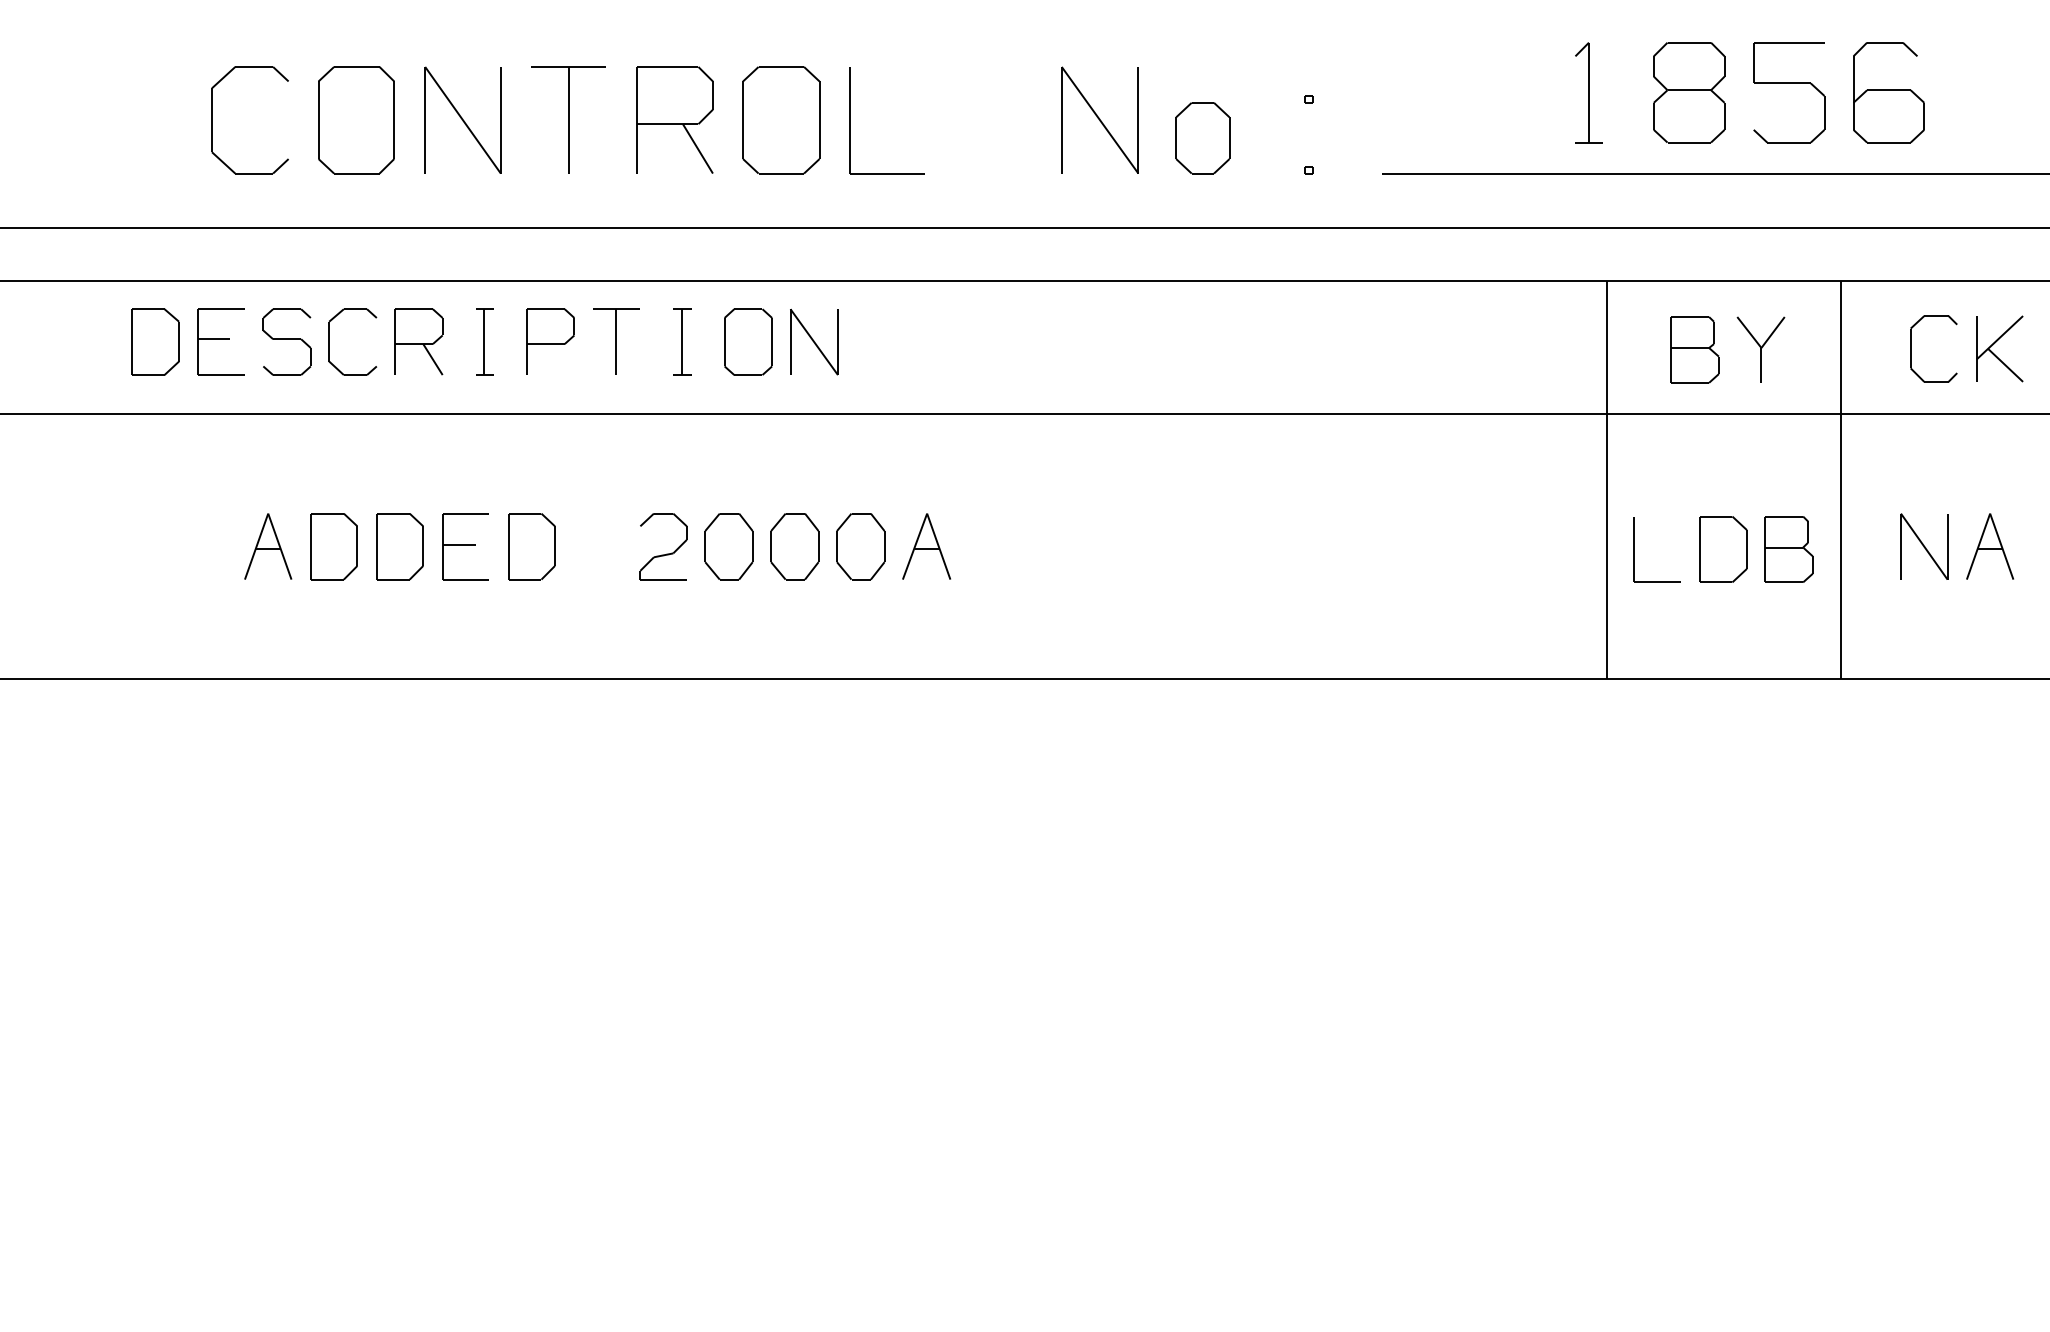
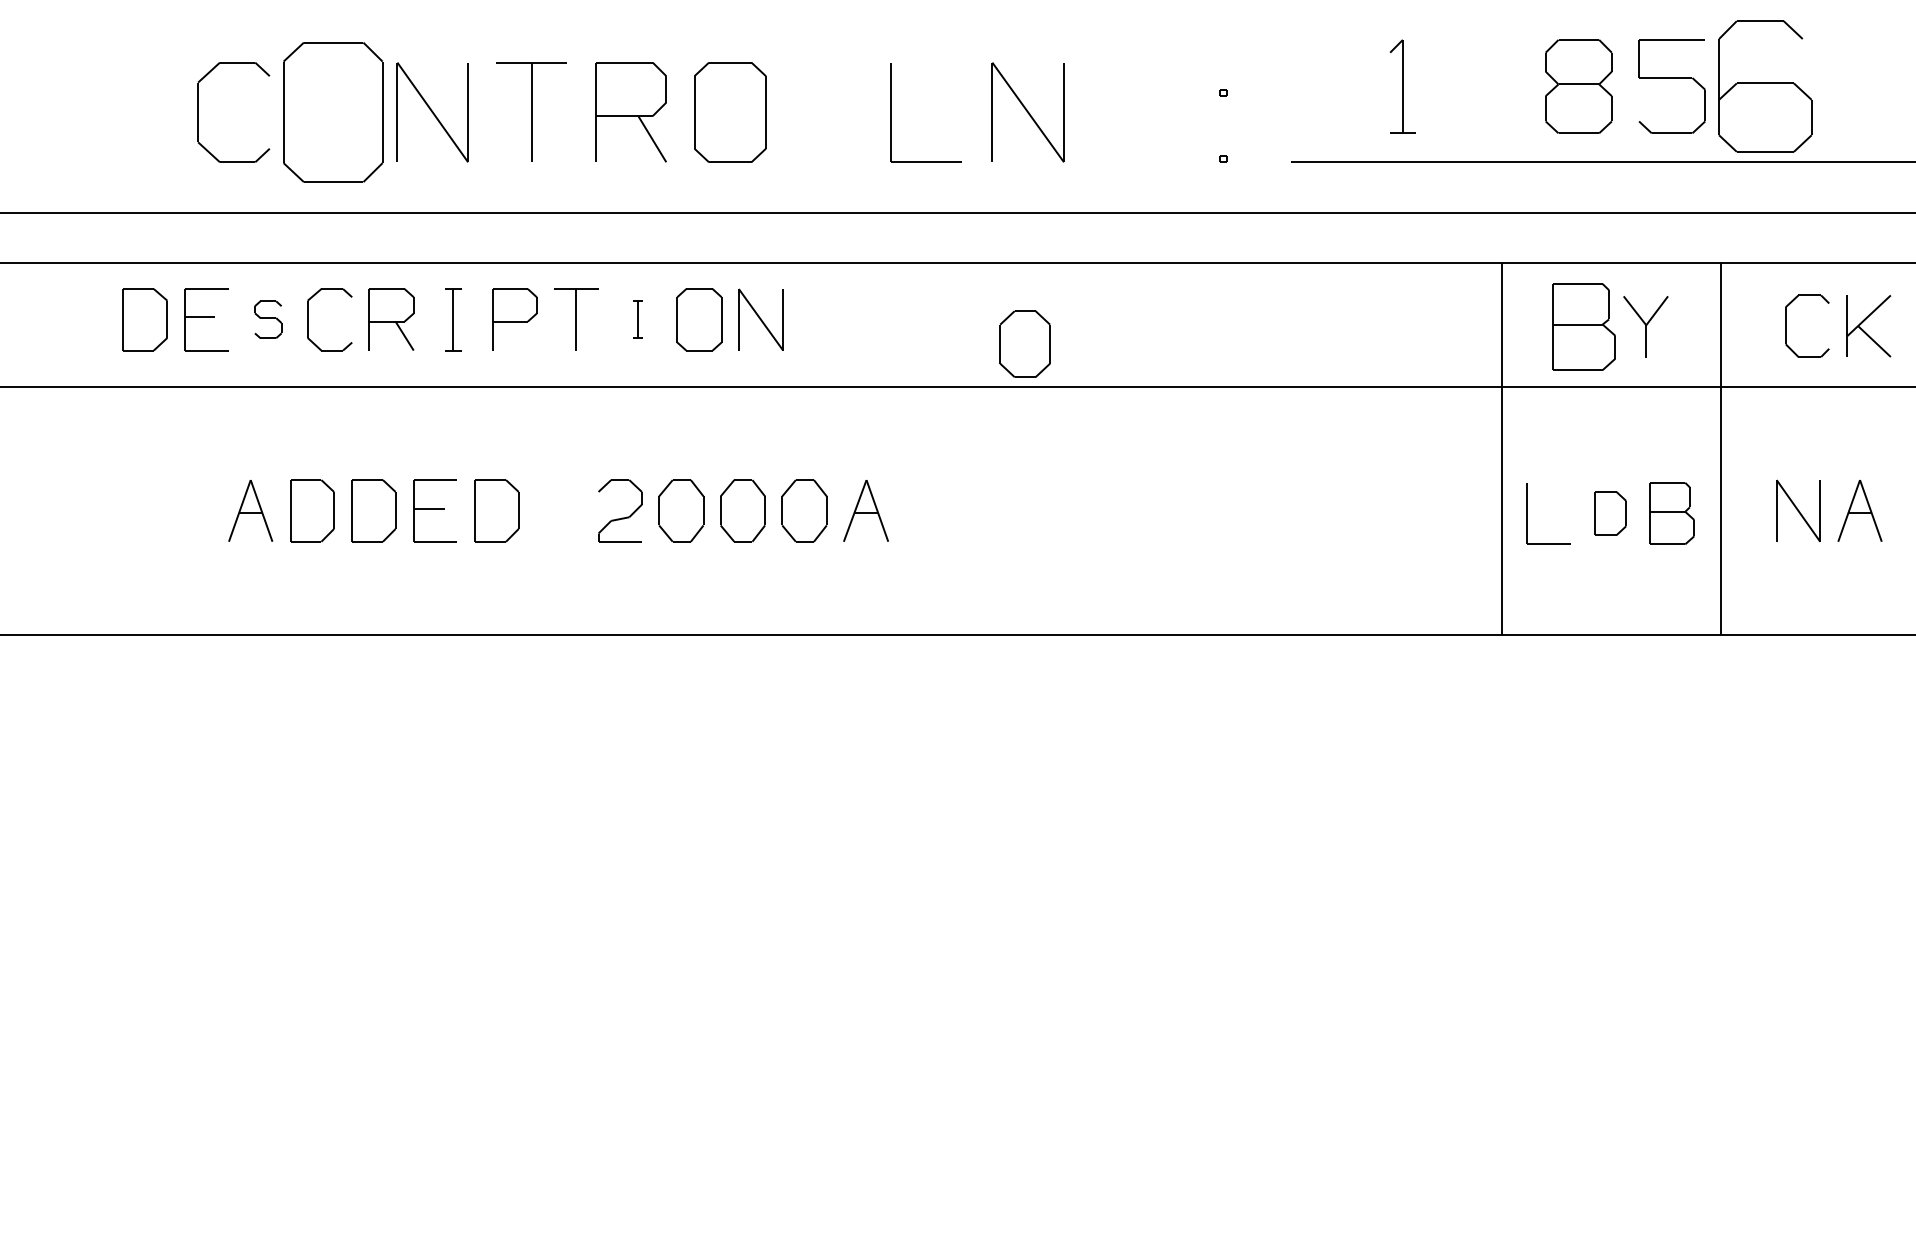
part: (1588, 92) -> (1402, 86), moved
part: (1888, 92) -> (1765, 86), size x1.4
part: (356, 120) -> (333, 112), size x1.4
part: (850, 120) -> (892, 112), moved
part: (1202, 138) -> (1024, 344), moved
part: (286, 341) -> (267, 319), size x0.6
part: (682, 341) -> (637, 319), size x0.6
part: (1694, 349) -> (1583, 326), size x1.4
part: (1723, 549) -> (1610, 513), size x0.7

